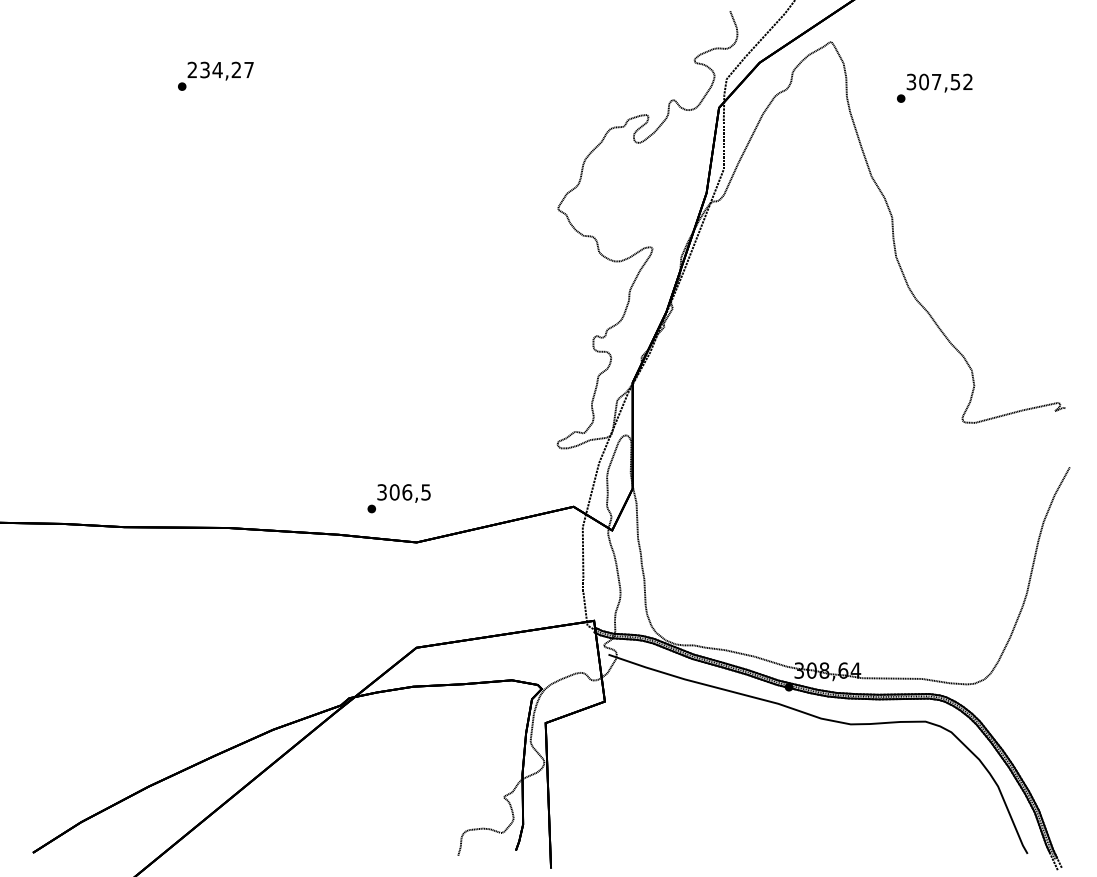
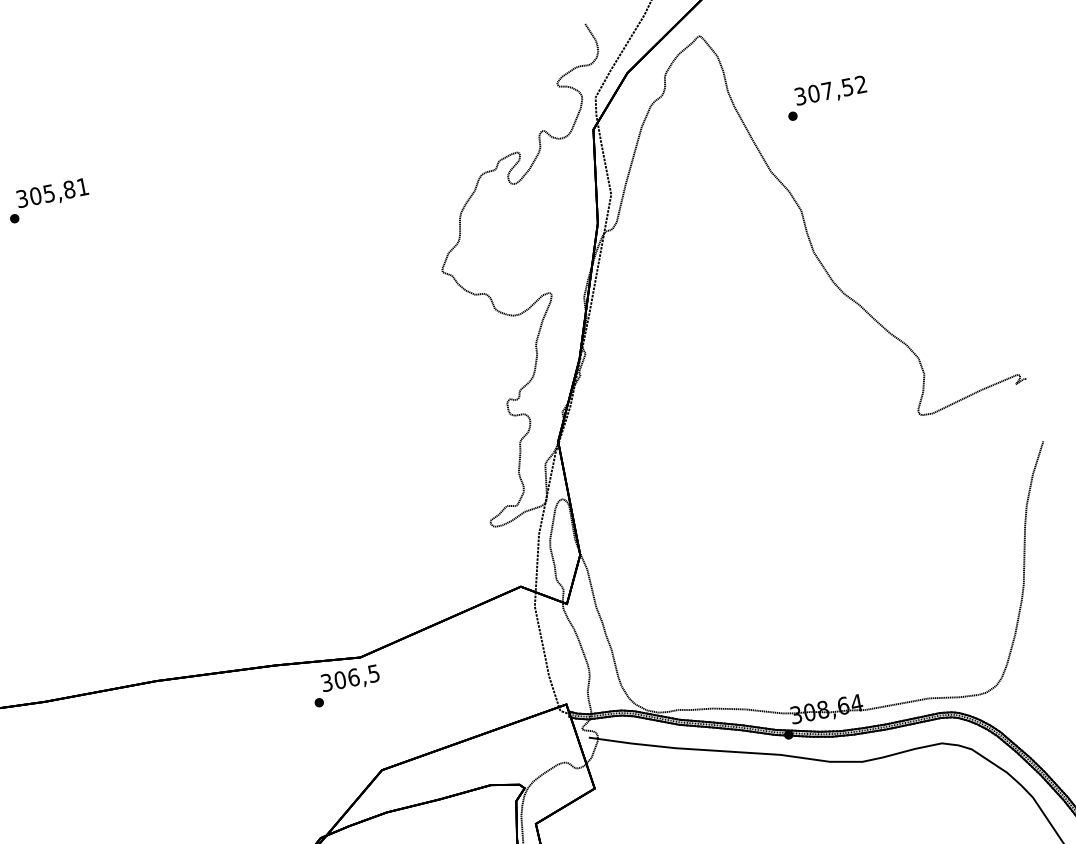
text: (220, 69) -> (52, 192), 234,27 -> 305,81
text: (934, 87) -> (826, 97), moved
text: (398, 498) -> (345, 685), moved

